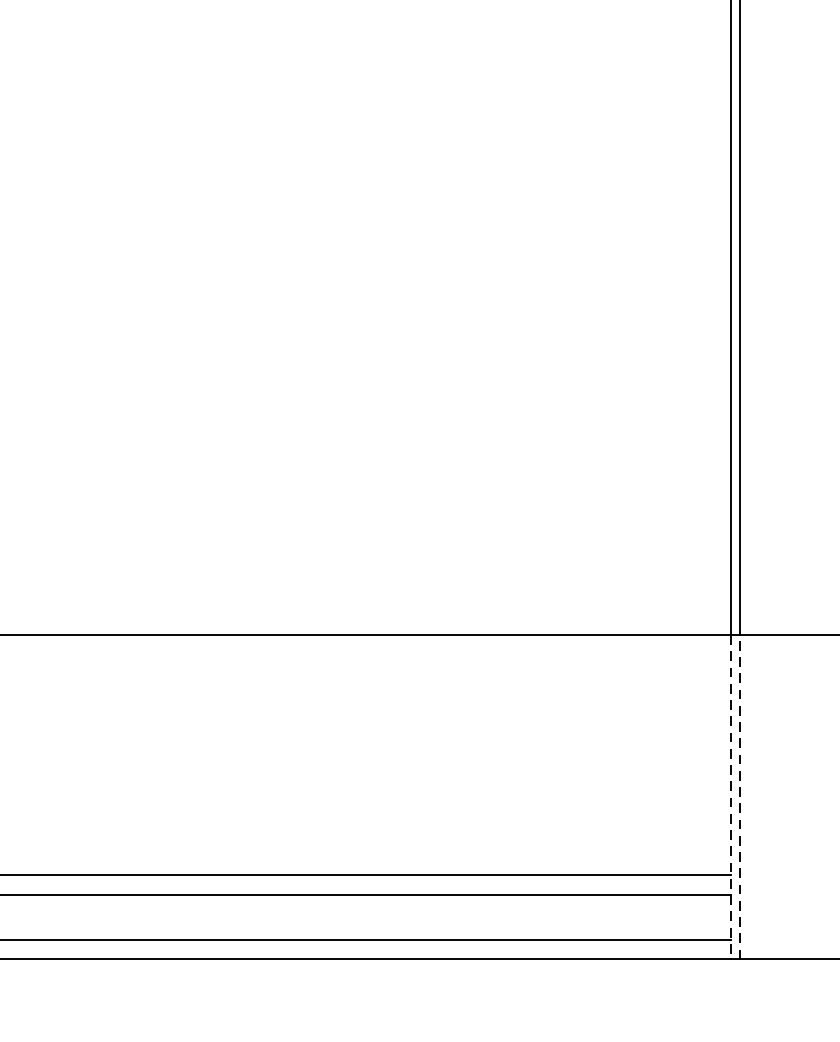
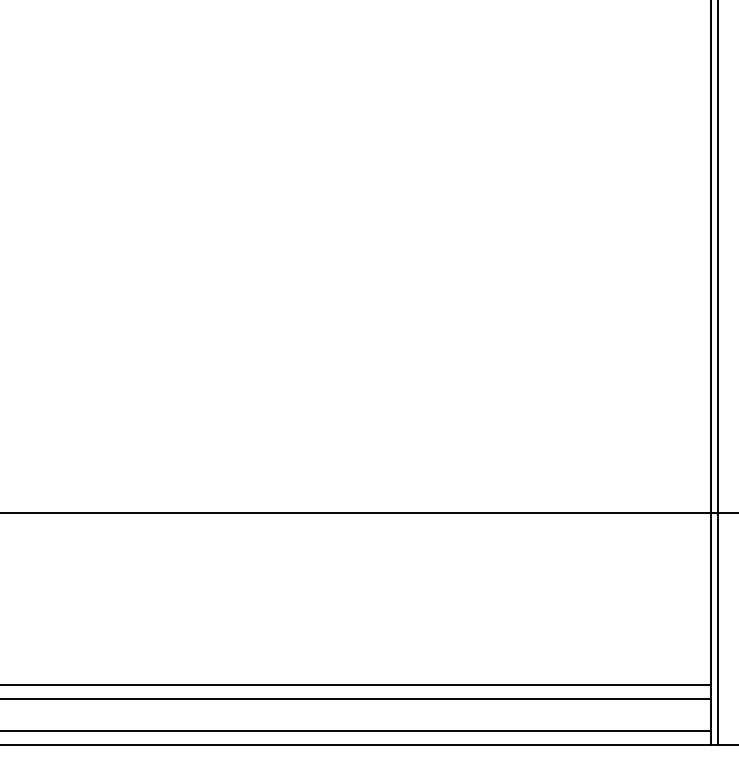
line: (739, 796) -> (717, 628), dashed -> solid
line: (731, 797) -> (711, 629), dashed -> solid

